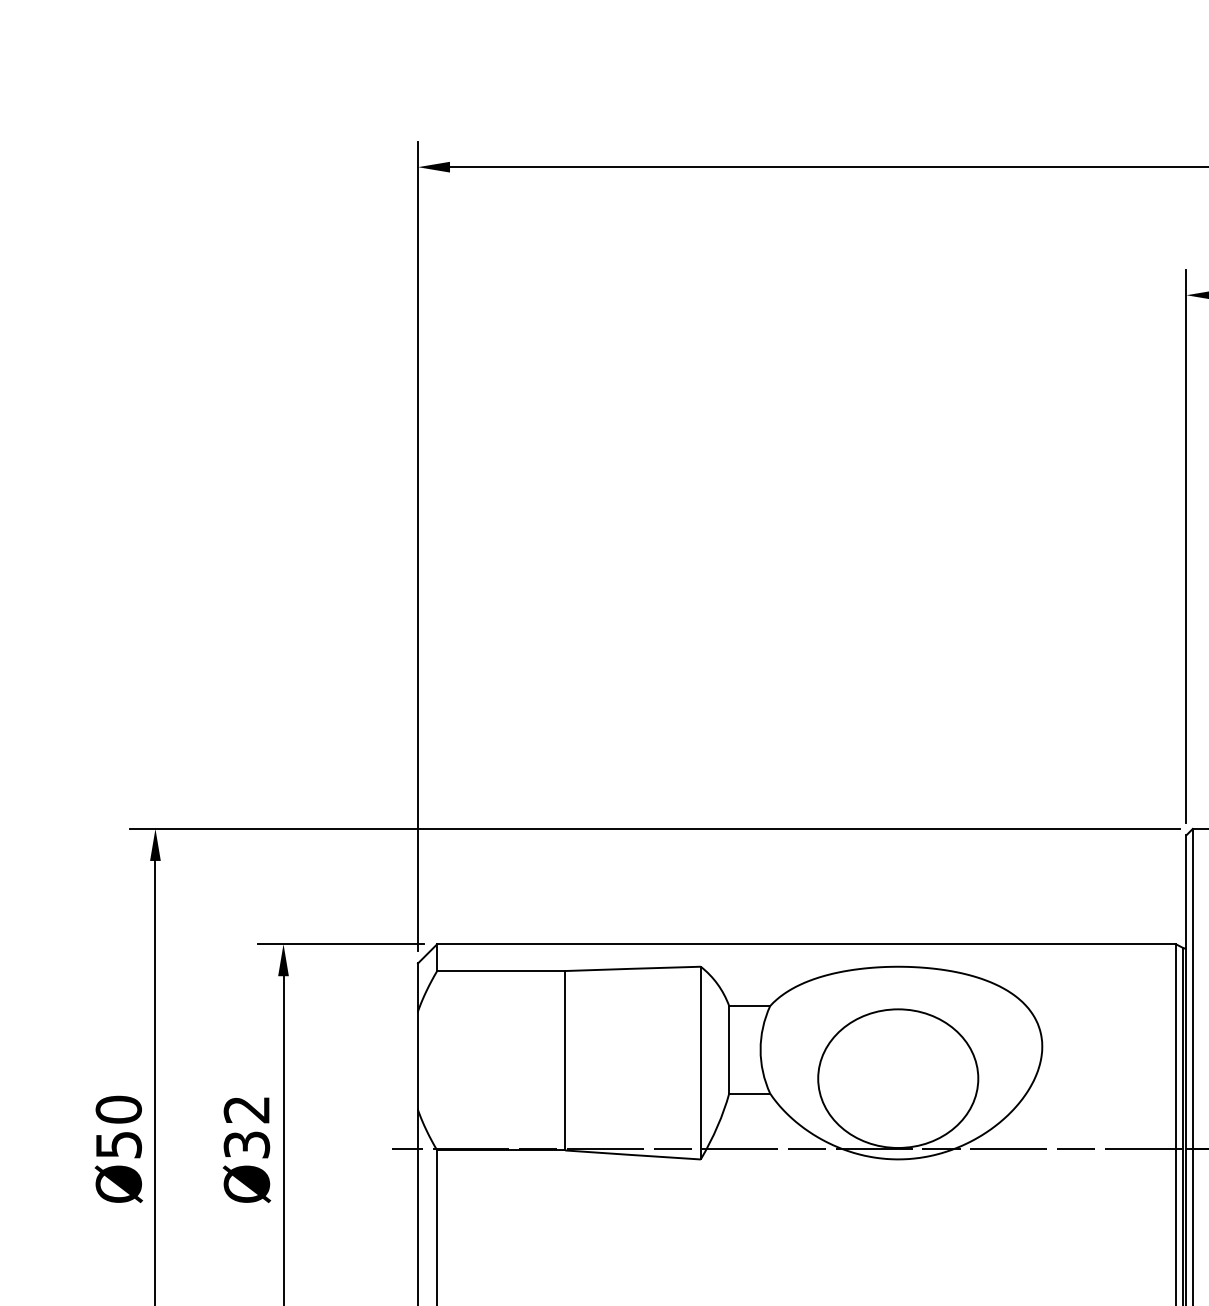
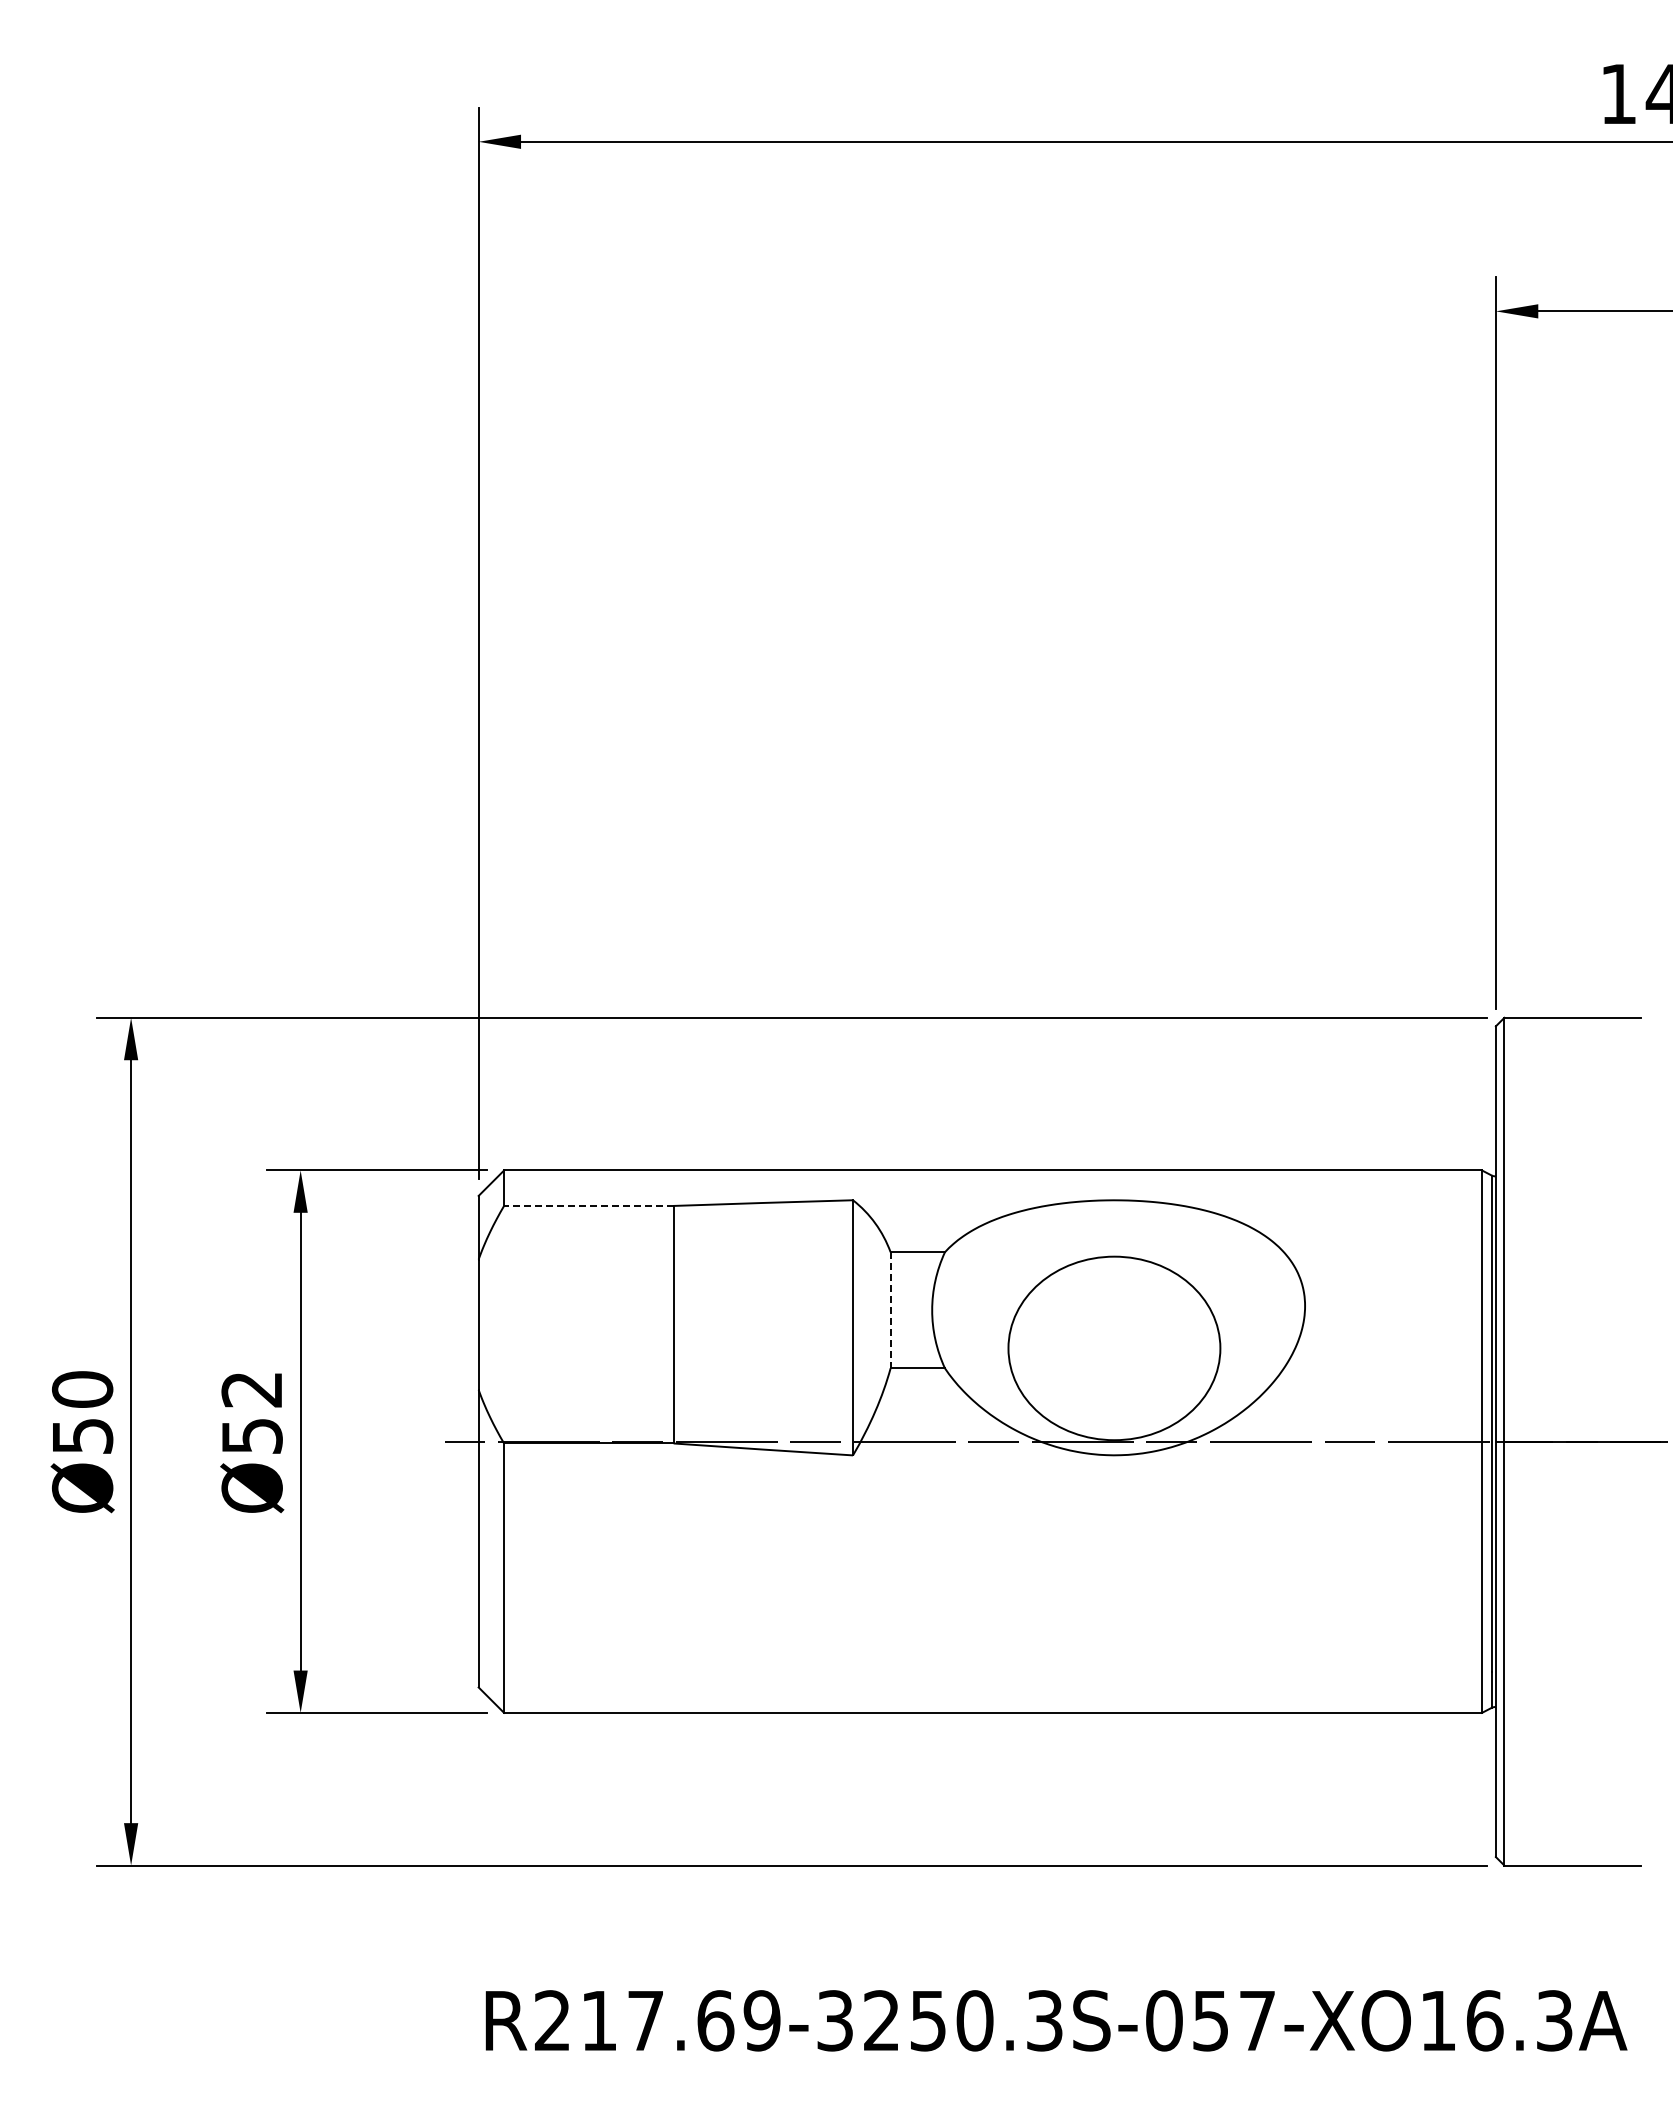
line: (500, 970) -> (588, 1205), solid -> dashed
line: (729, 1050) -> (890, 1310), solid -> dashed
text: (246, 1144) -> (251, 1435), Ø32 -> Ø52

